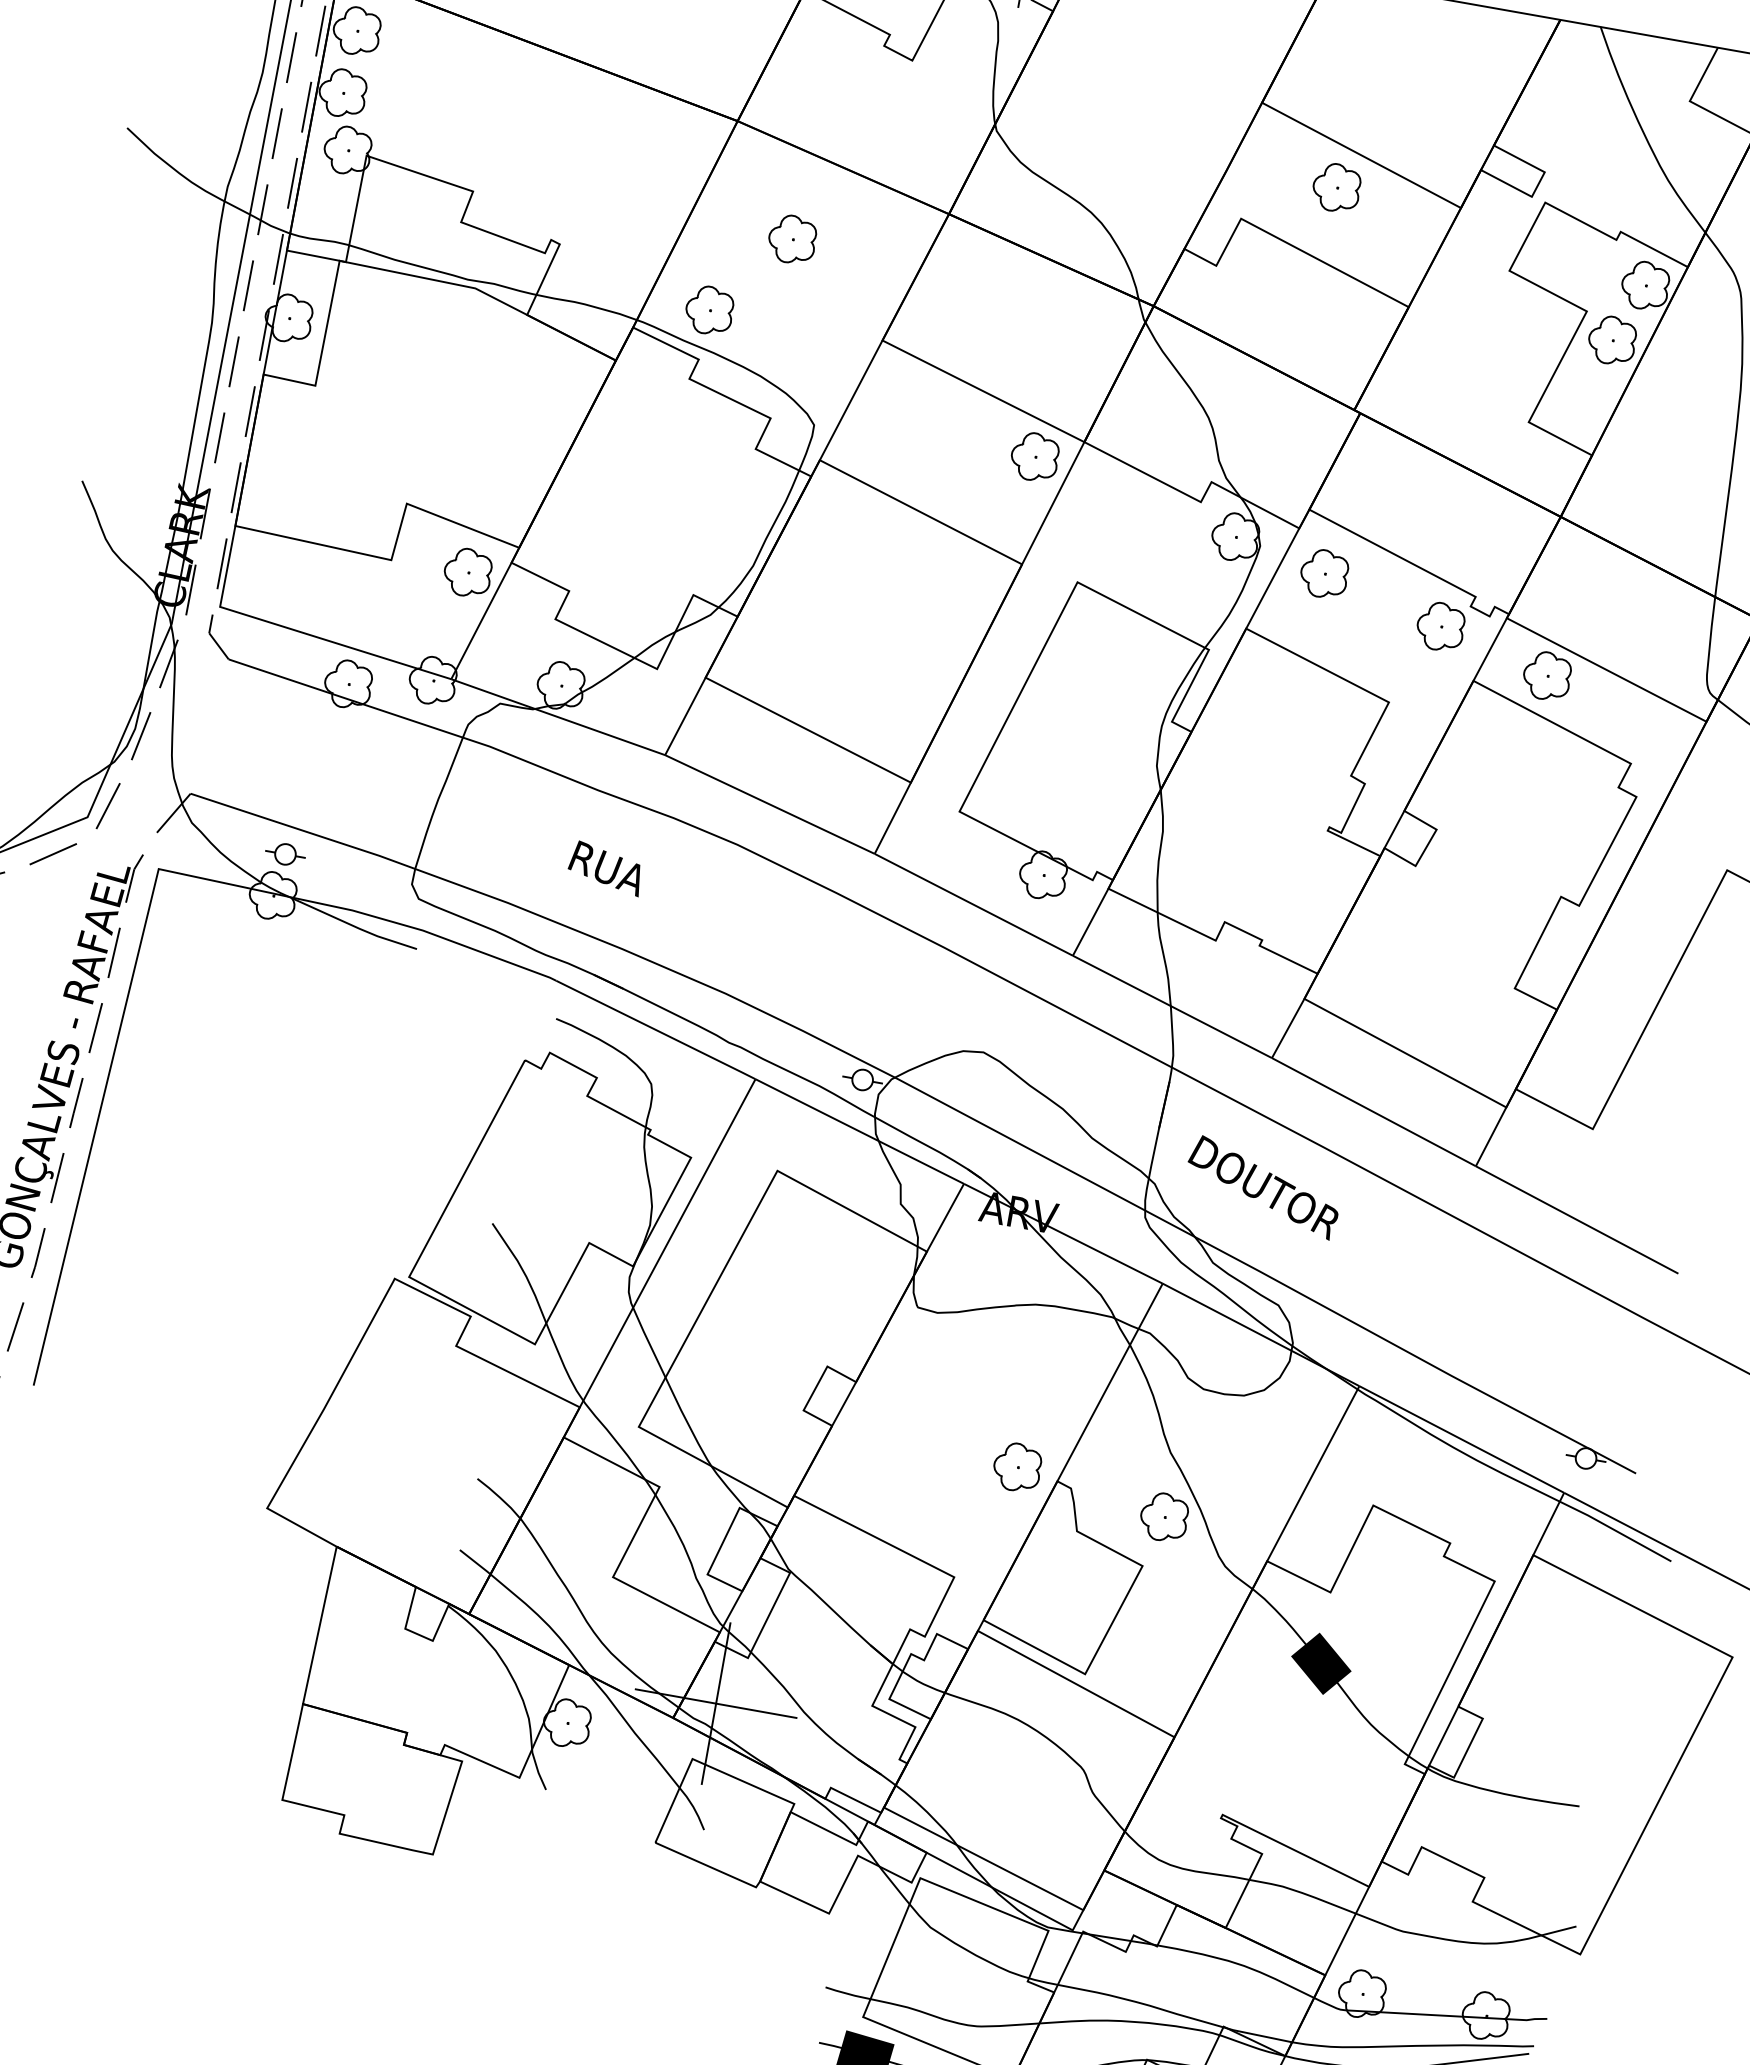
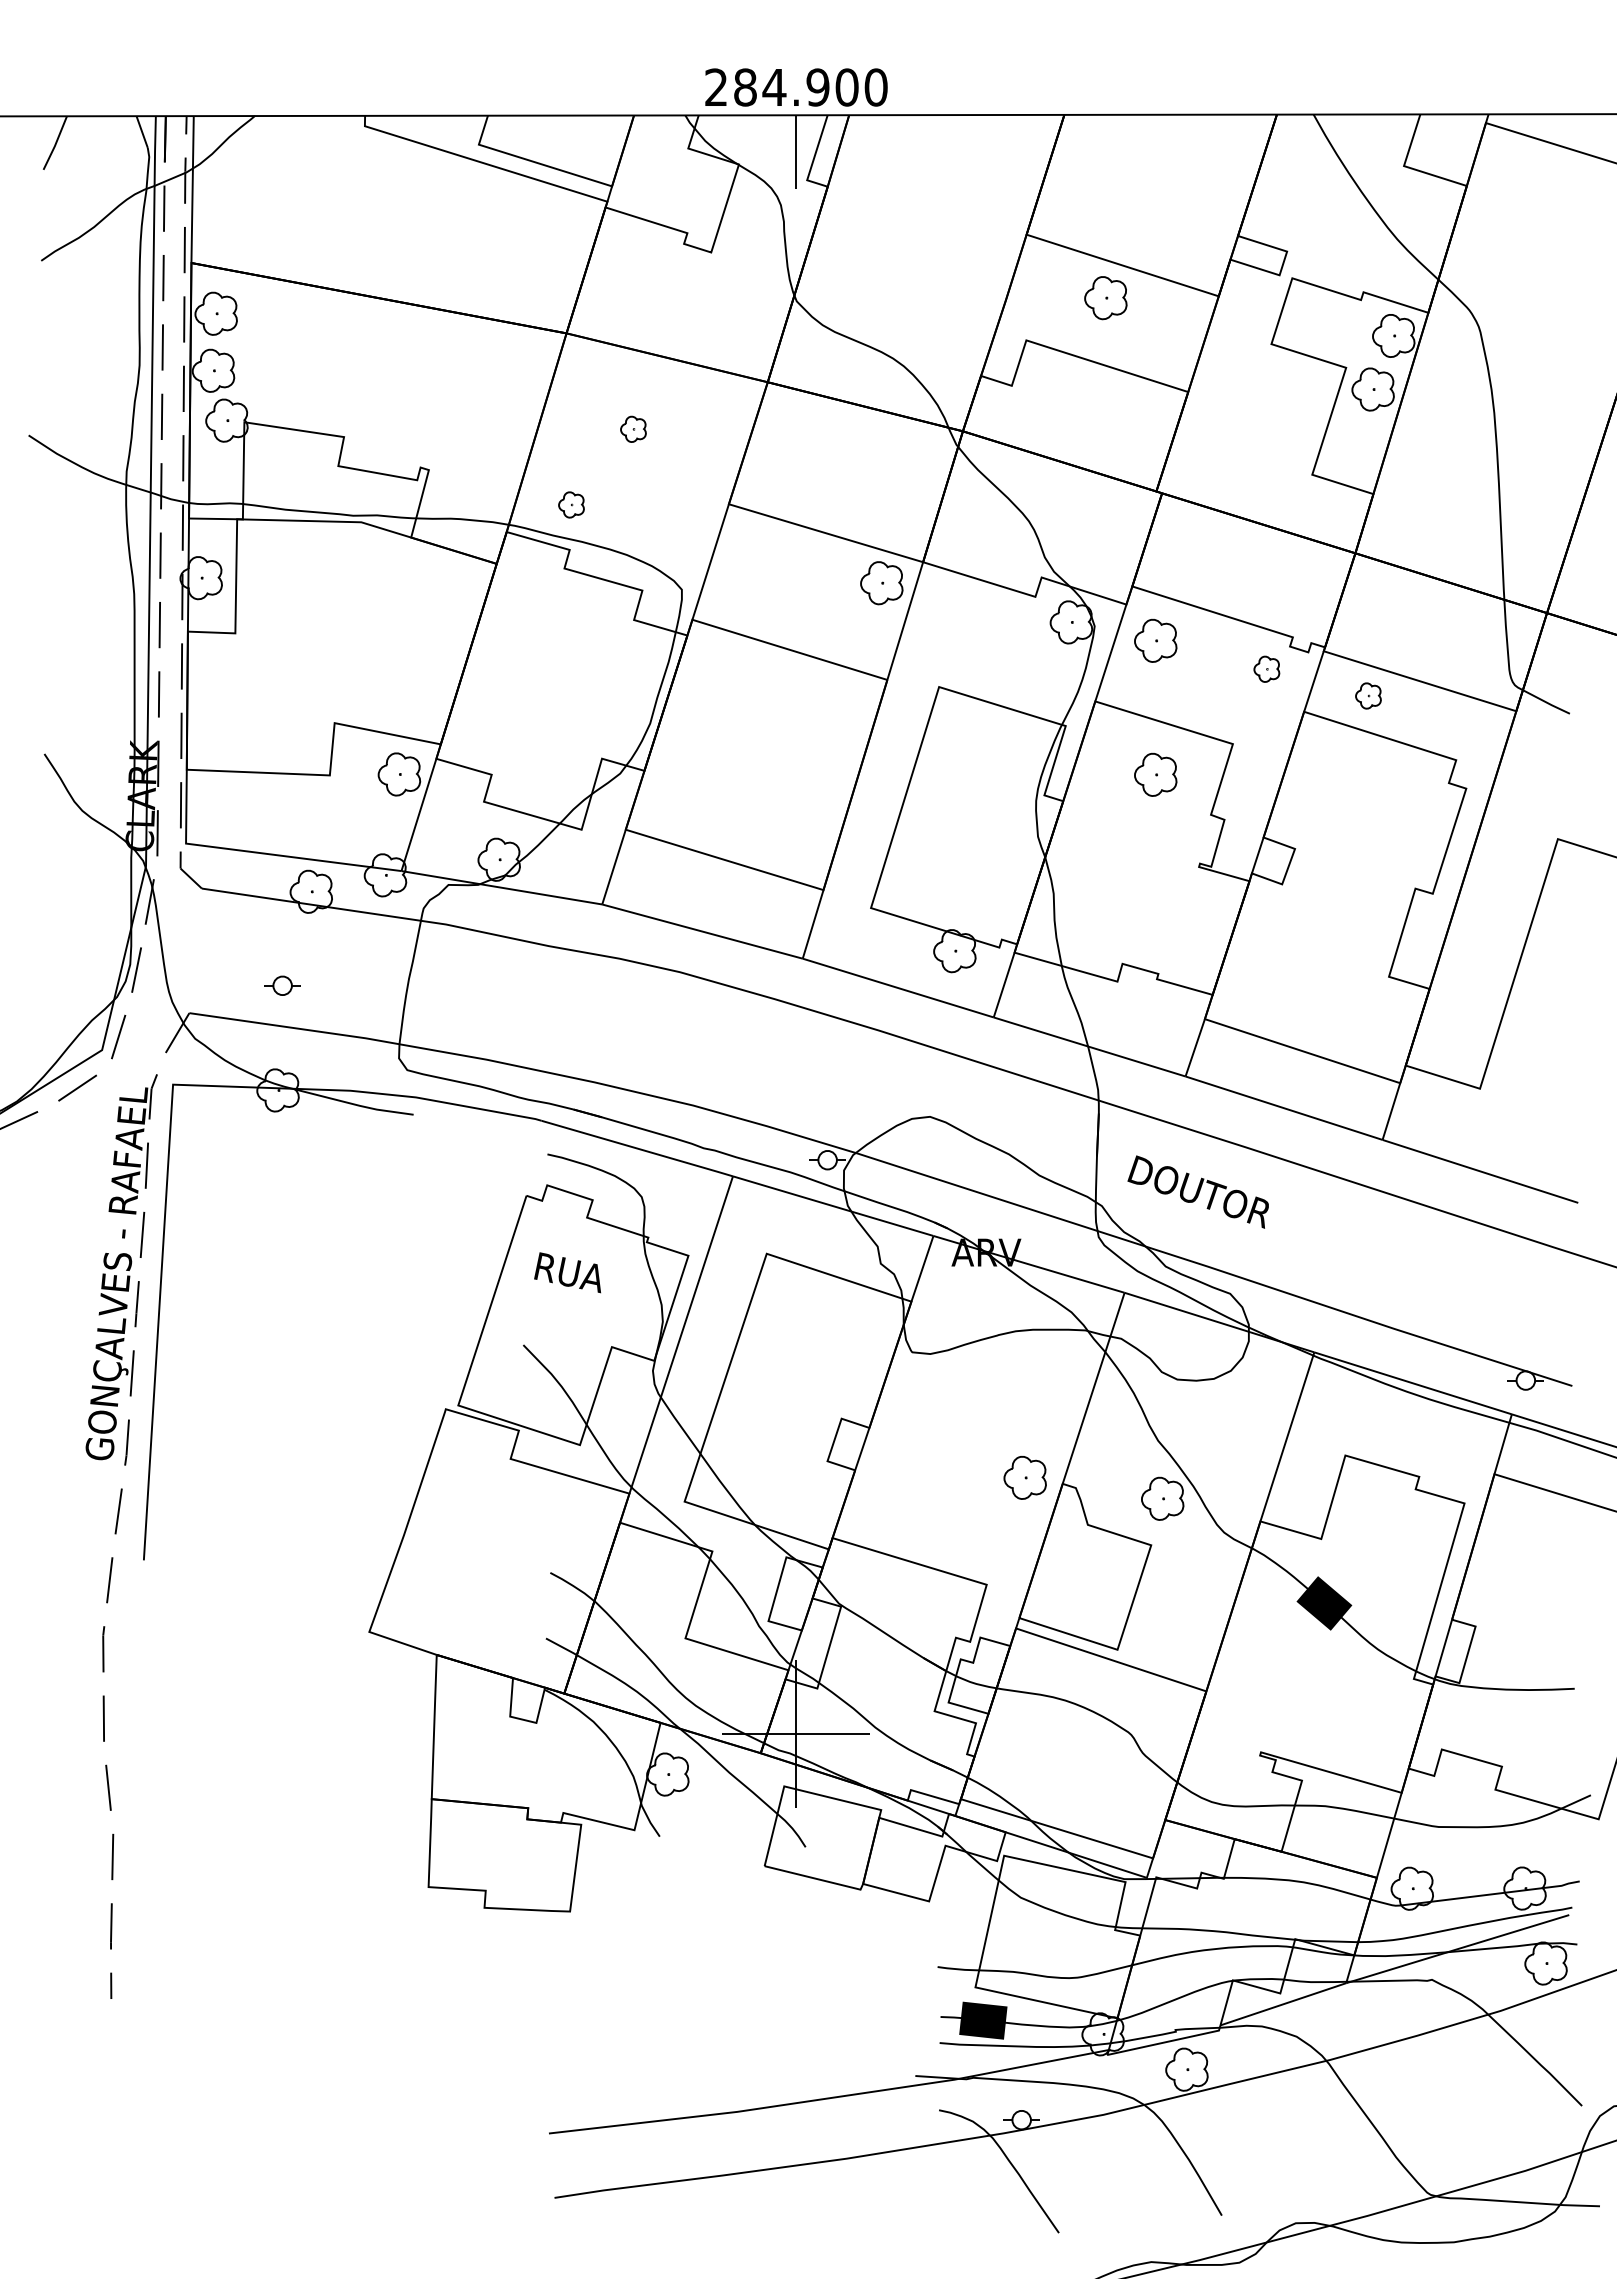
part: (792, 239) -> (633, 429), size x0.6
part: (709, 309) -> (571, 504), size x0.6
part: (1440, 627) -> (1266, 669), size x0.6
part: (1547, 675) -> (1368, 695), size x0.6
part: (1298, 720) -> (1155, 774), added
part: (285, 854) -> (282, 985), moved
text: (605, 868) -> (567, 1272), moved

